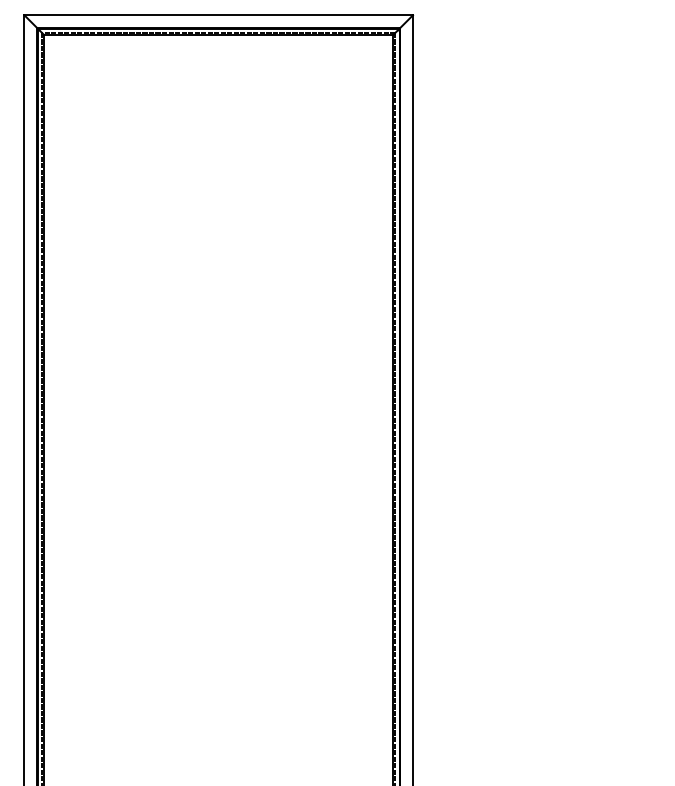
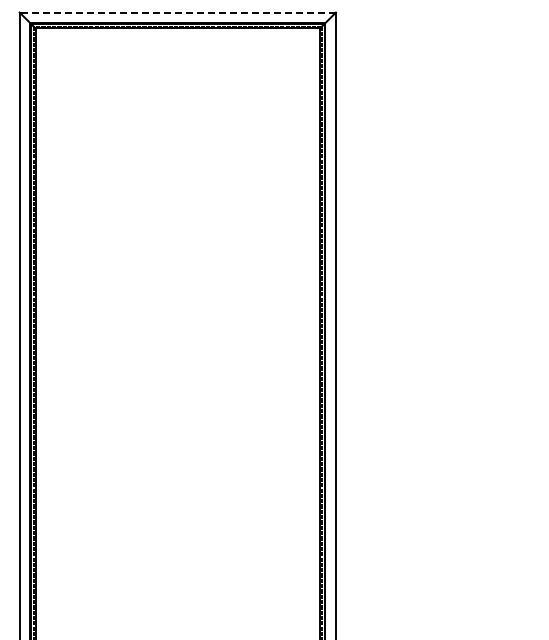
line: (218, 15) -> (177, 12), solid -> dashed

